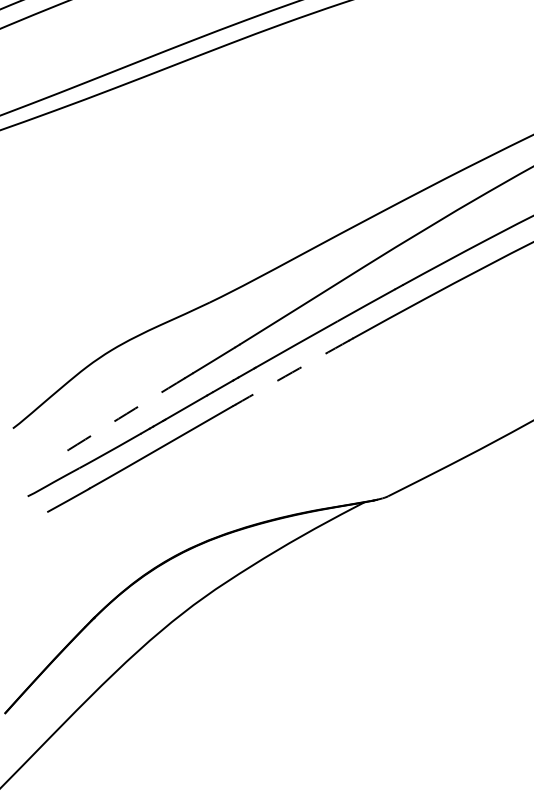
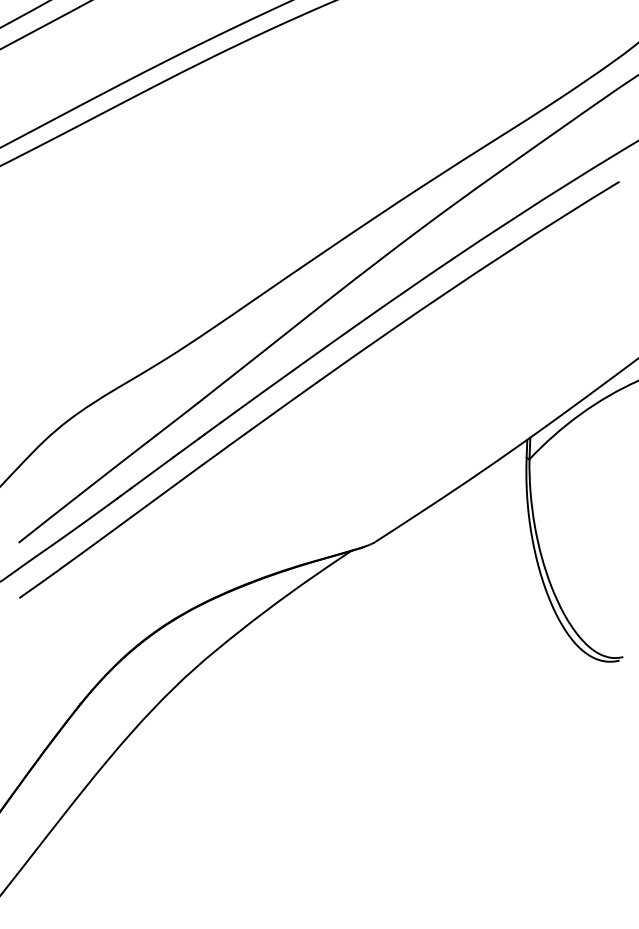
arc: (292, 372) -> (260, 423), dashed -> solid
arc: (118, 418) -> (83, 491), dashed -> solid

